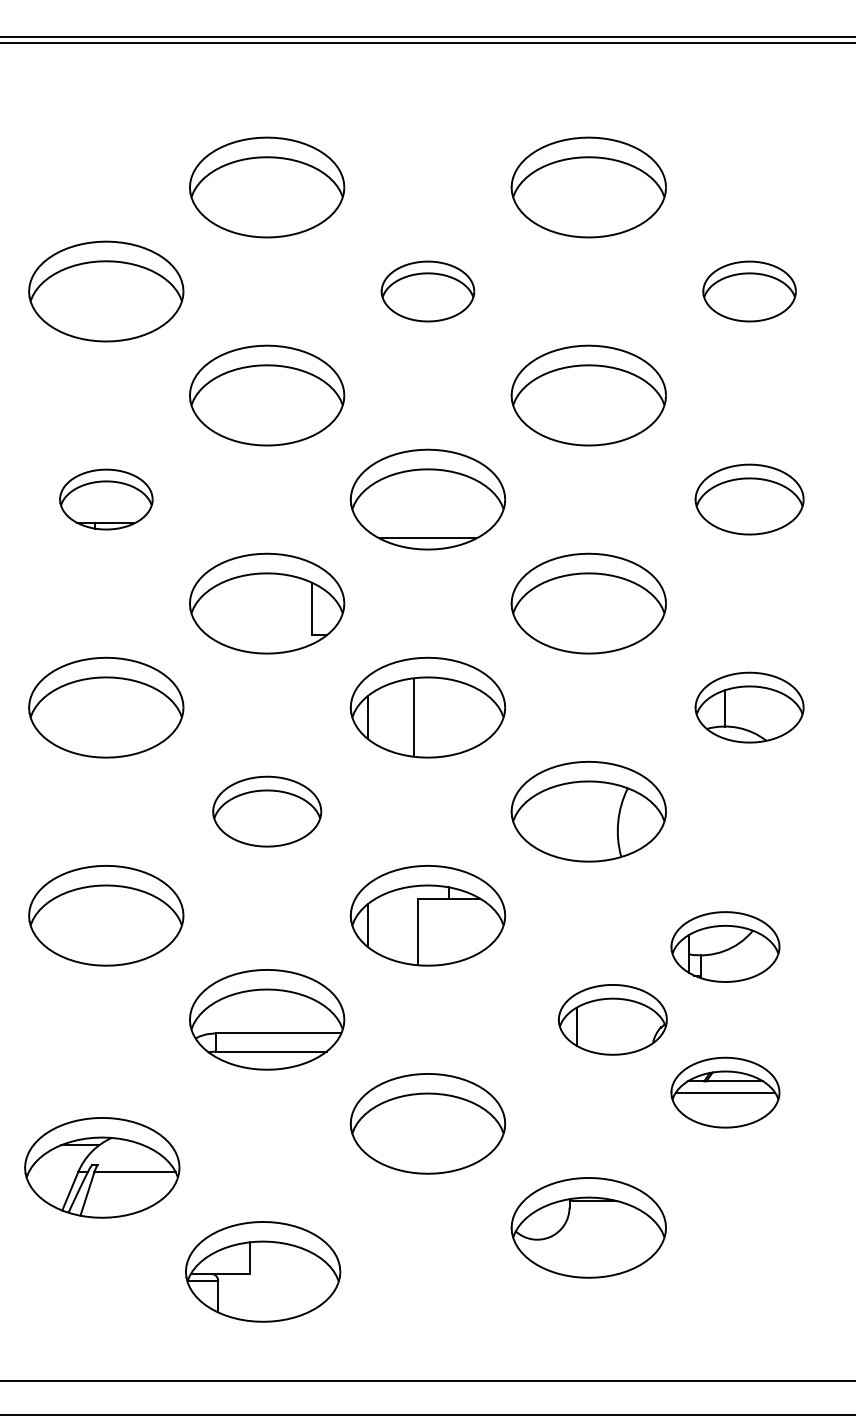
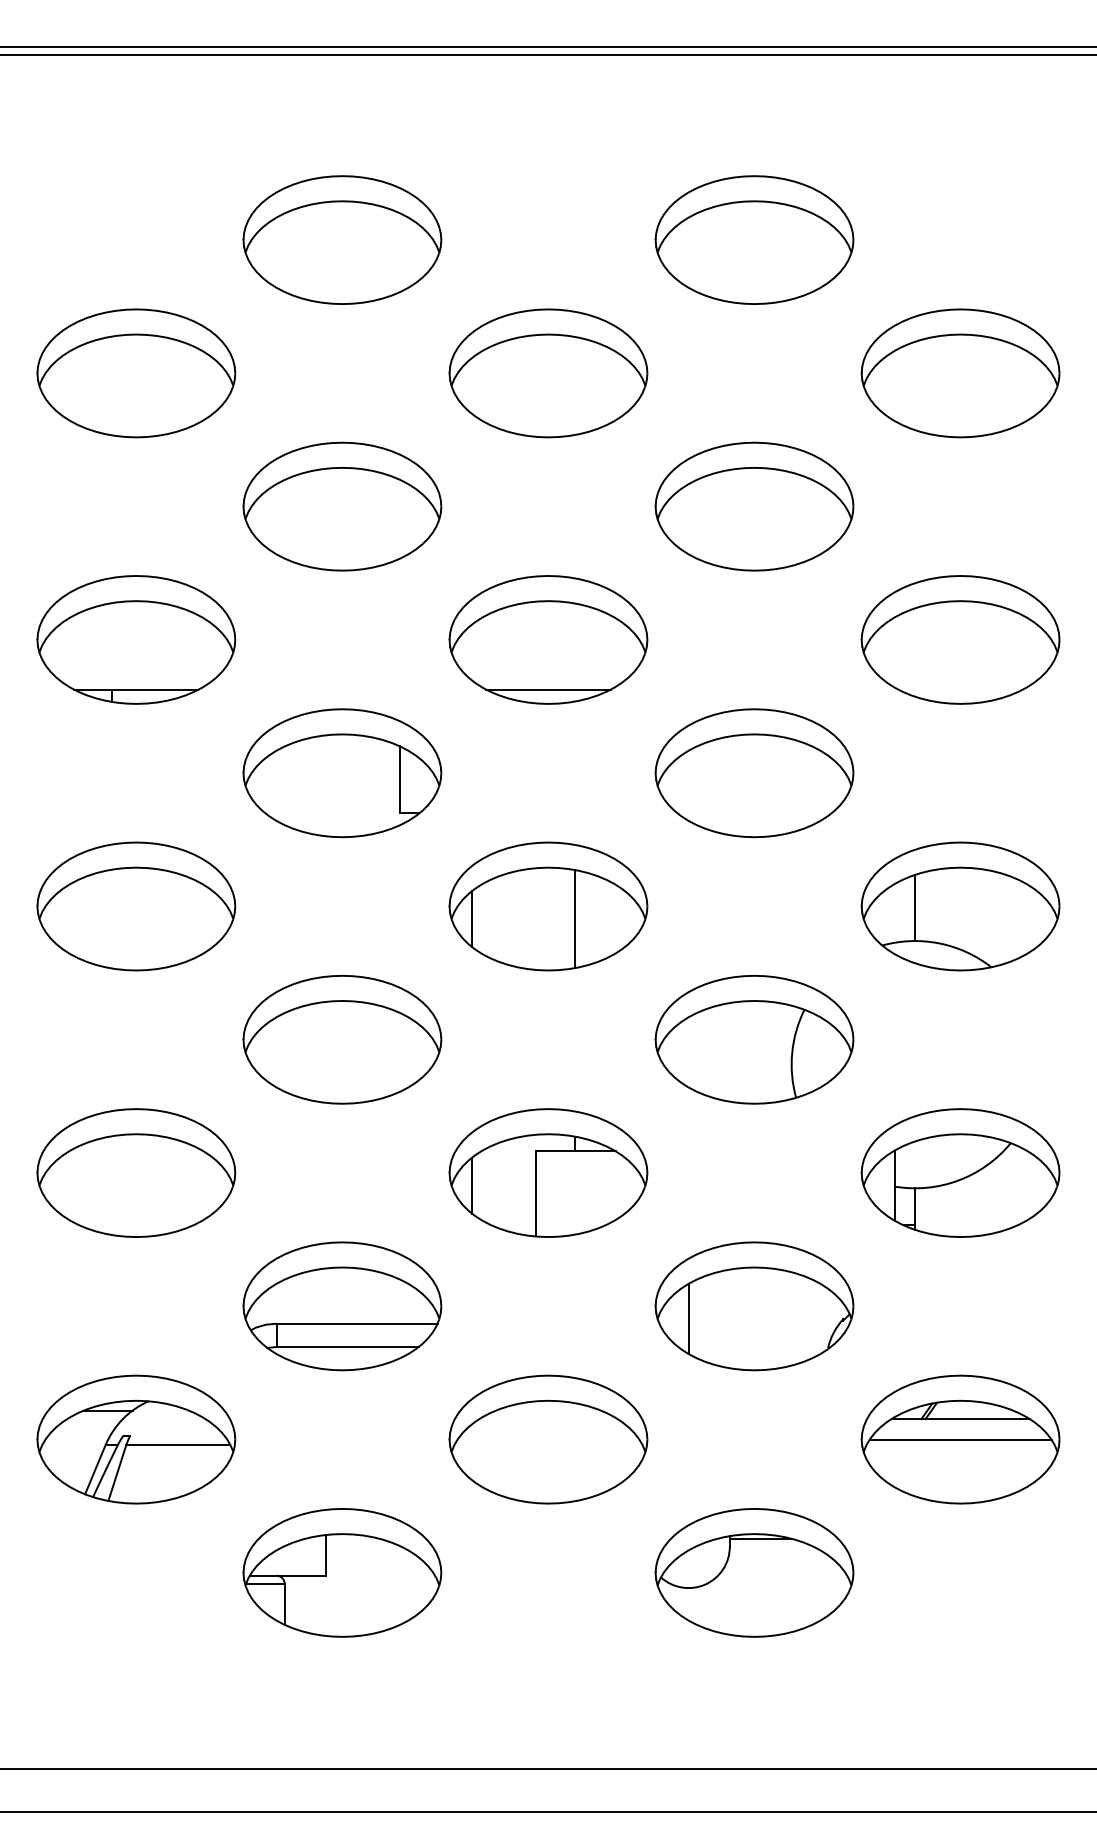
part: (427, 291) -> (547, 373), size x1.67
part: (749, 291) -> (960, 373), size x1.67
part: (106, 499) -> (136, 639), size x1.67
part: (749, 499) -> (960, 639), size x1.43
part: (749, 707) -> (960, 906), size x1.43
line: (413, 717) -> (574, 919), moved
part: (267, 811) -> (342, 1039), size x1.43
part: (668, 1019) -> (856, 1305), size x1.43
part: (163, 1199) -> (214, 1480), moved

